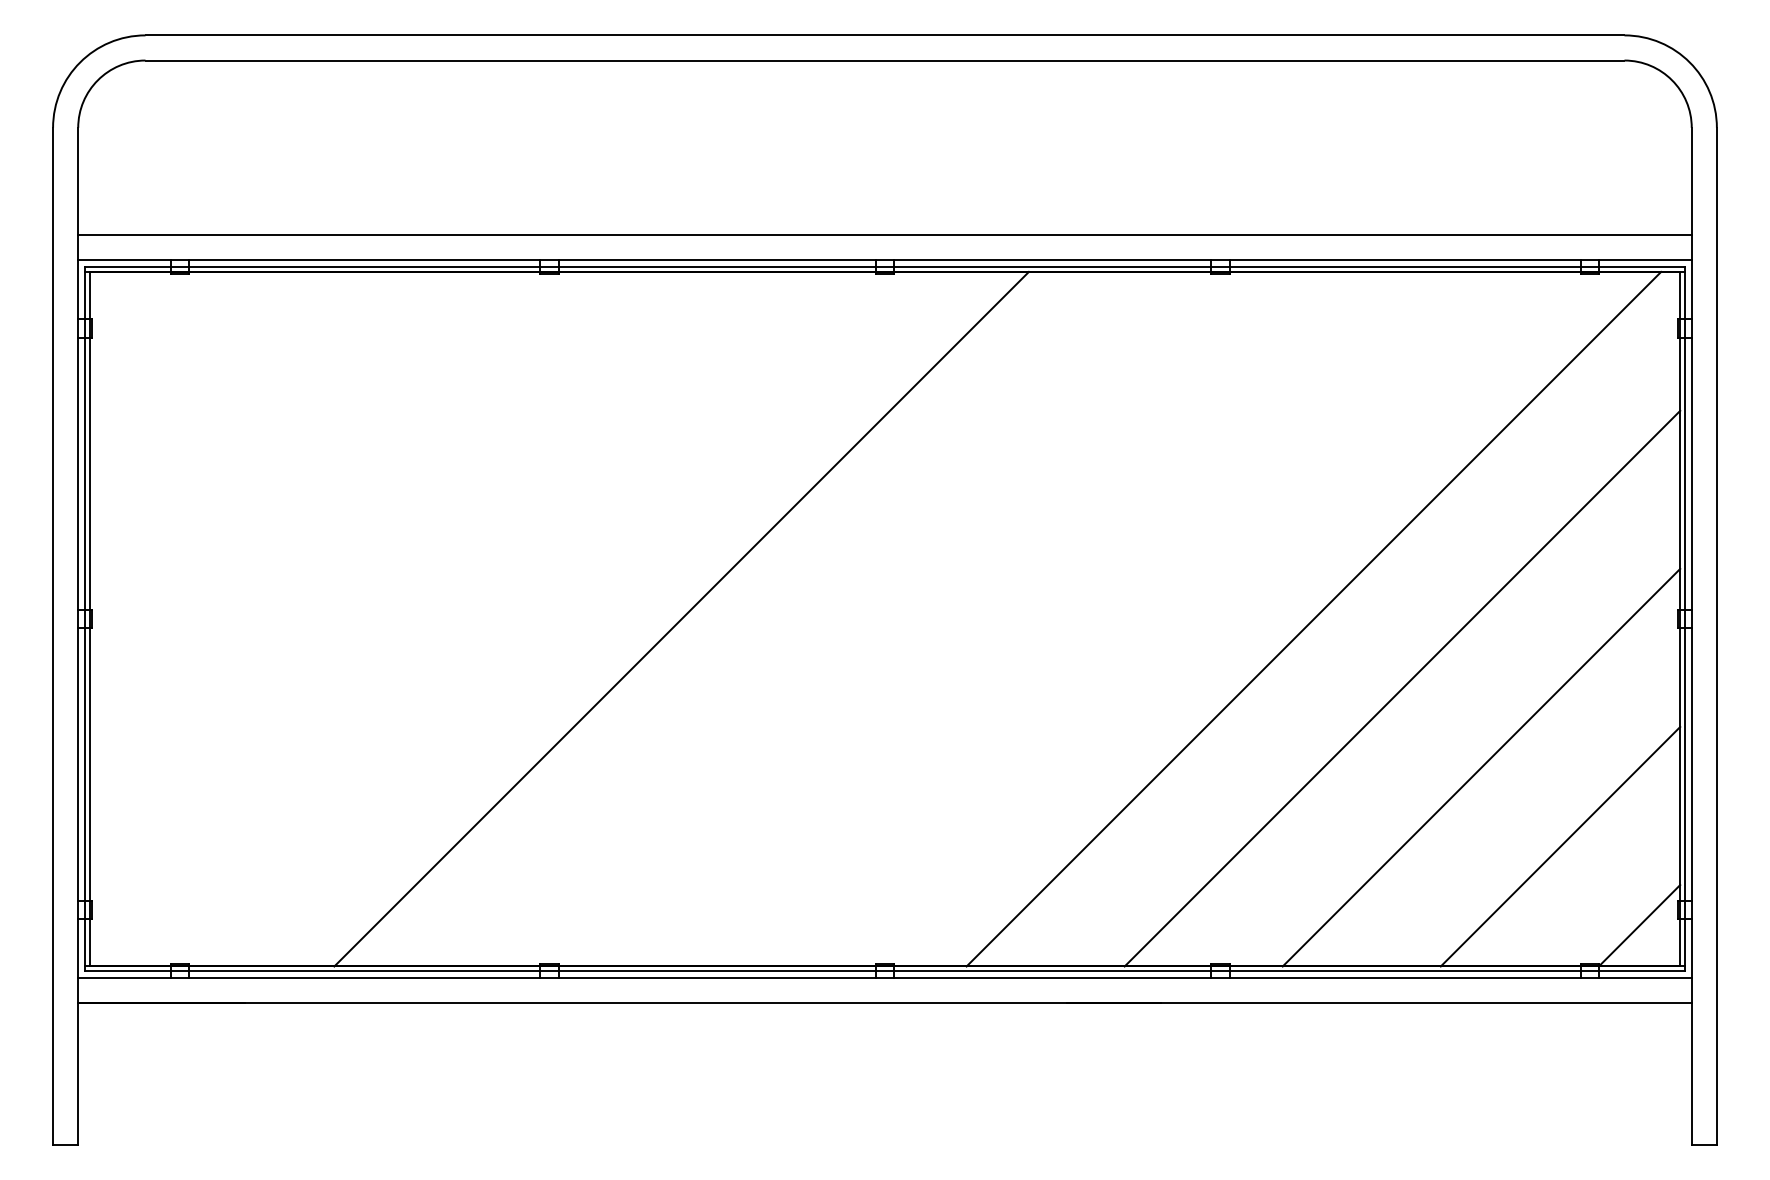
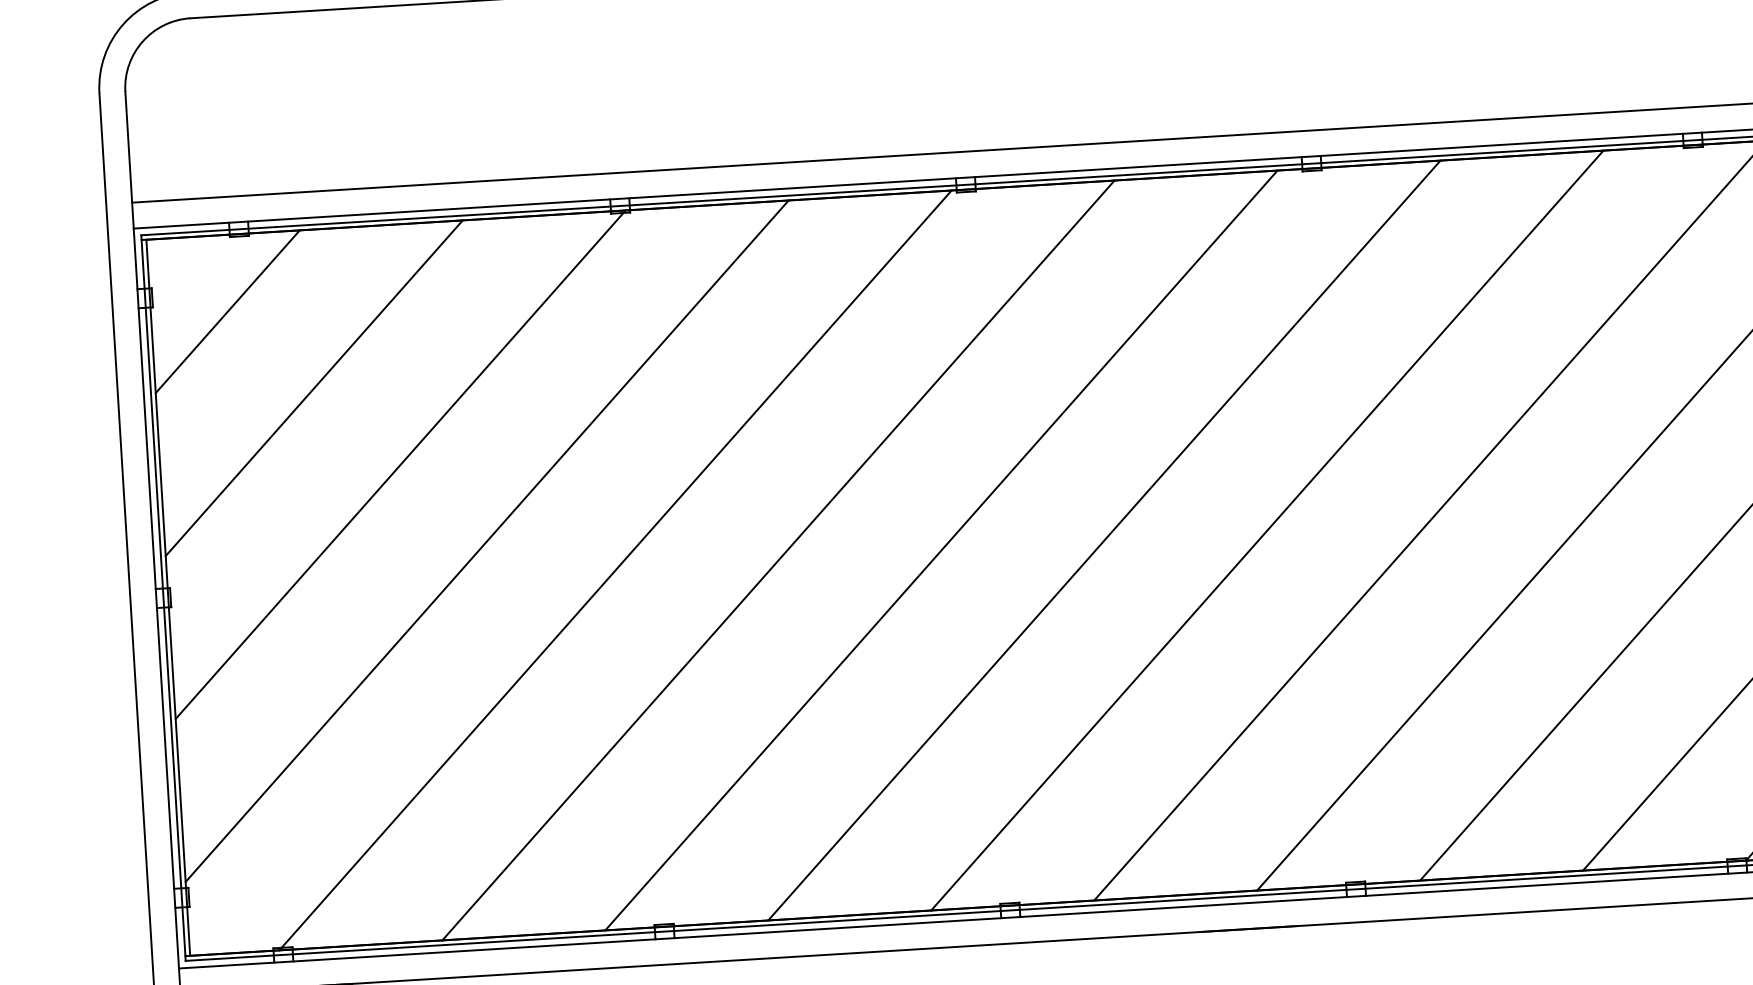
line: (163, 345) -> (227, 310), added
line: (242, 424) -> (313, 387), added
line: (321, 503) -> (399, 463), added
line: (400, 582) -> (486, 540), added
line: (523, 618) -> (615, 569), added
line: (839, 618) -> (941, 549), added
line: (997, 618) -> (1104, 539), added
line: (1155, 618) -> (1266, 529), added

